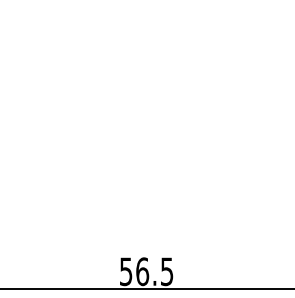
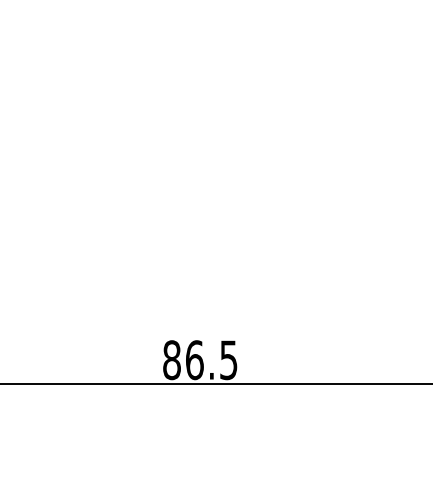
text: (125, 271) -> (171, 360), 56.5 -> 86.5

